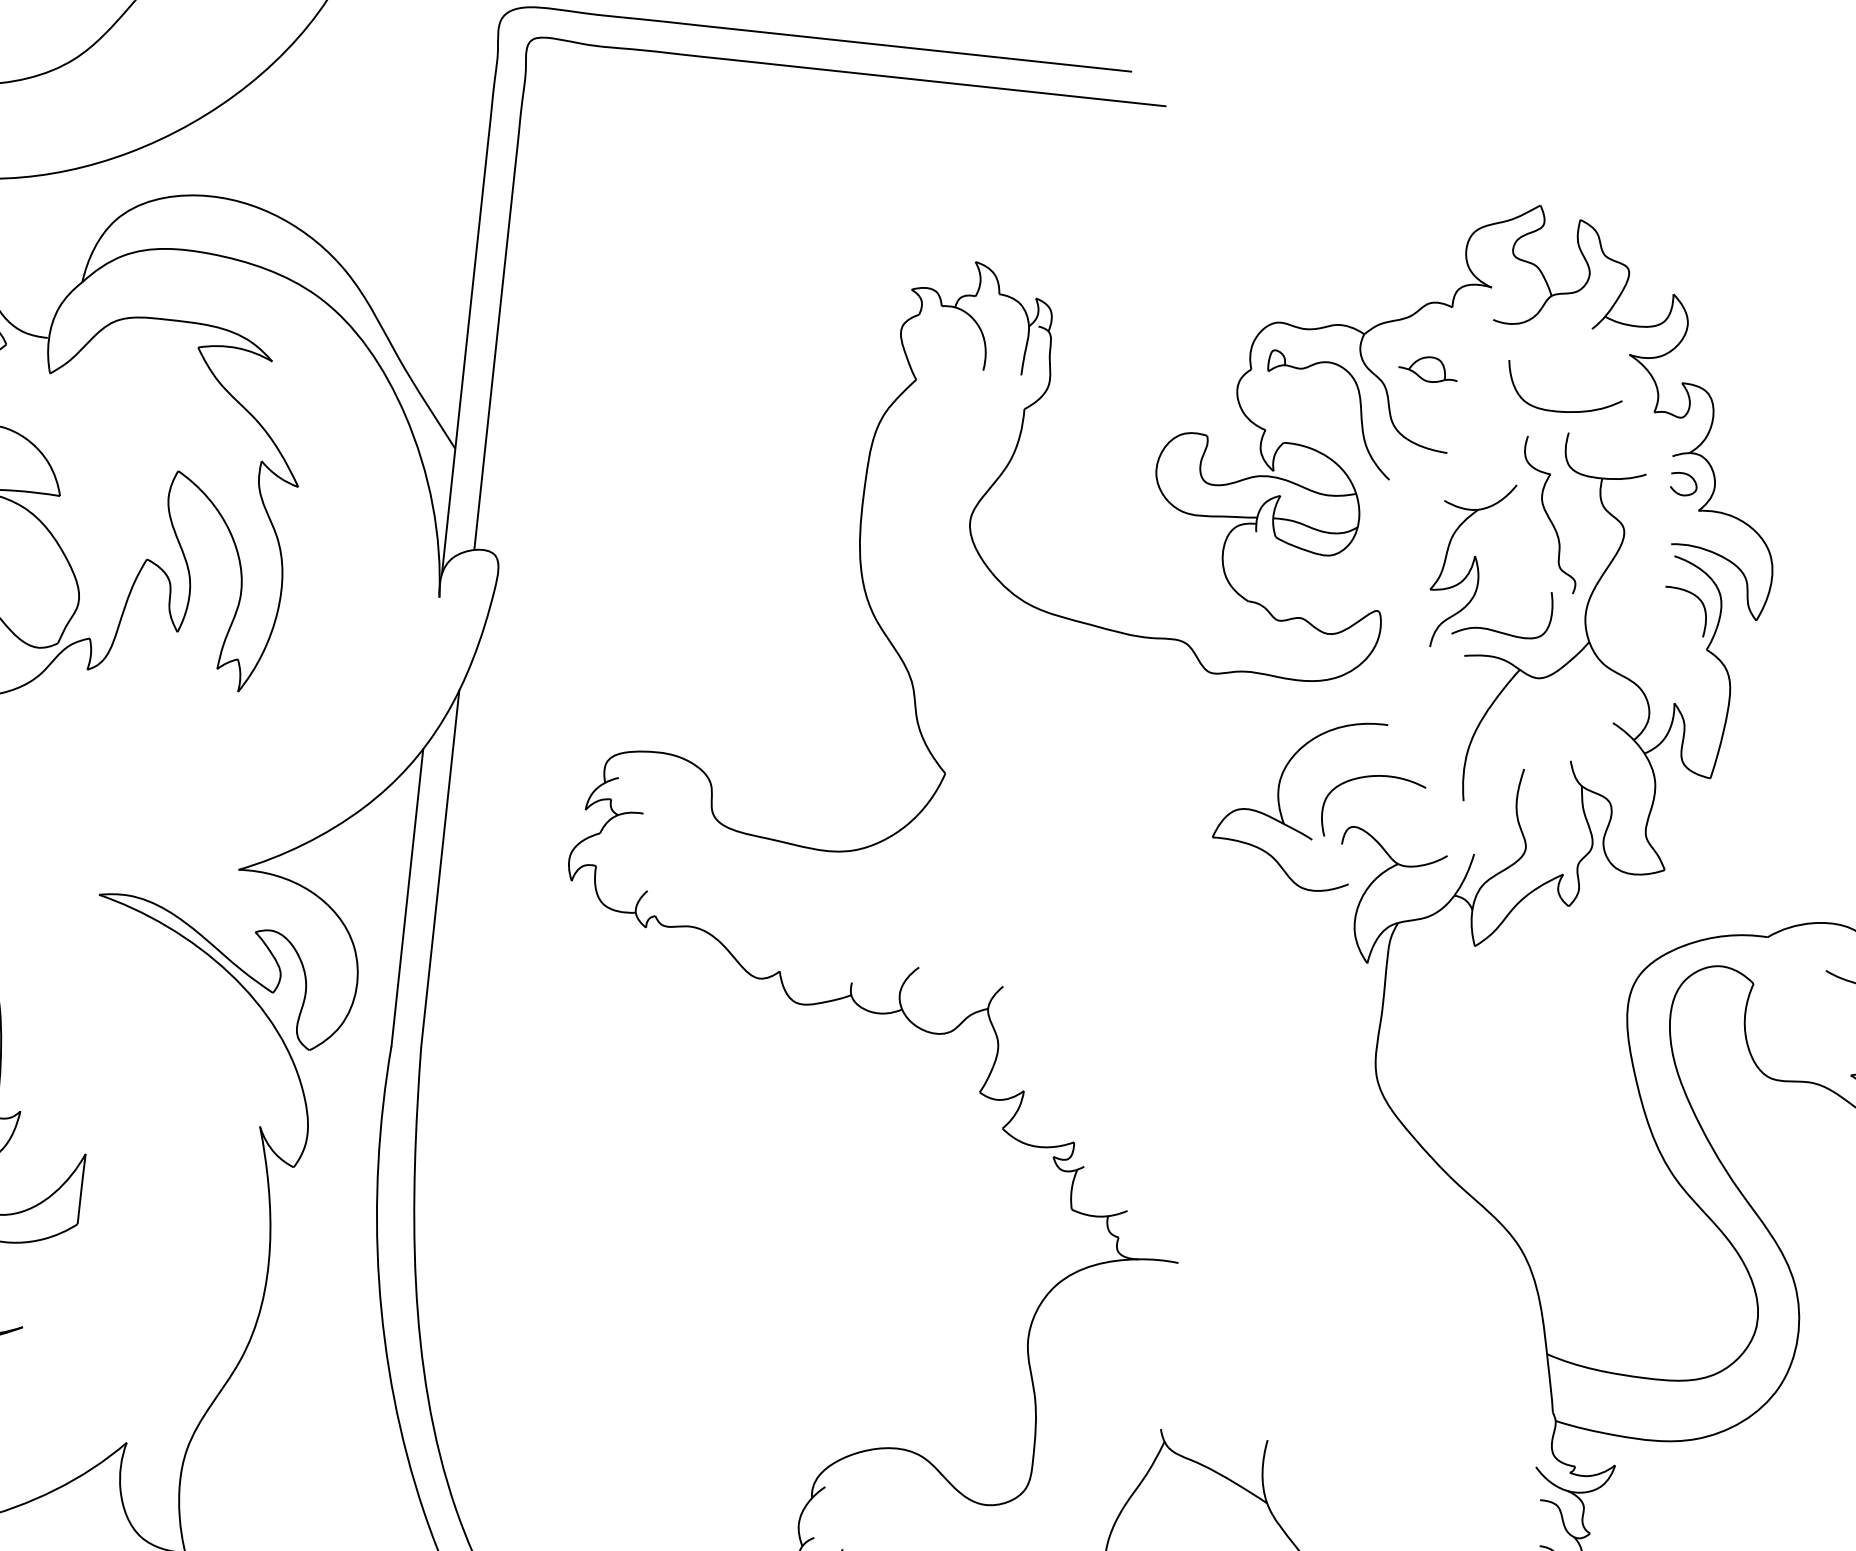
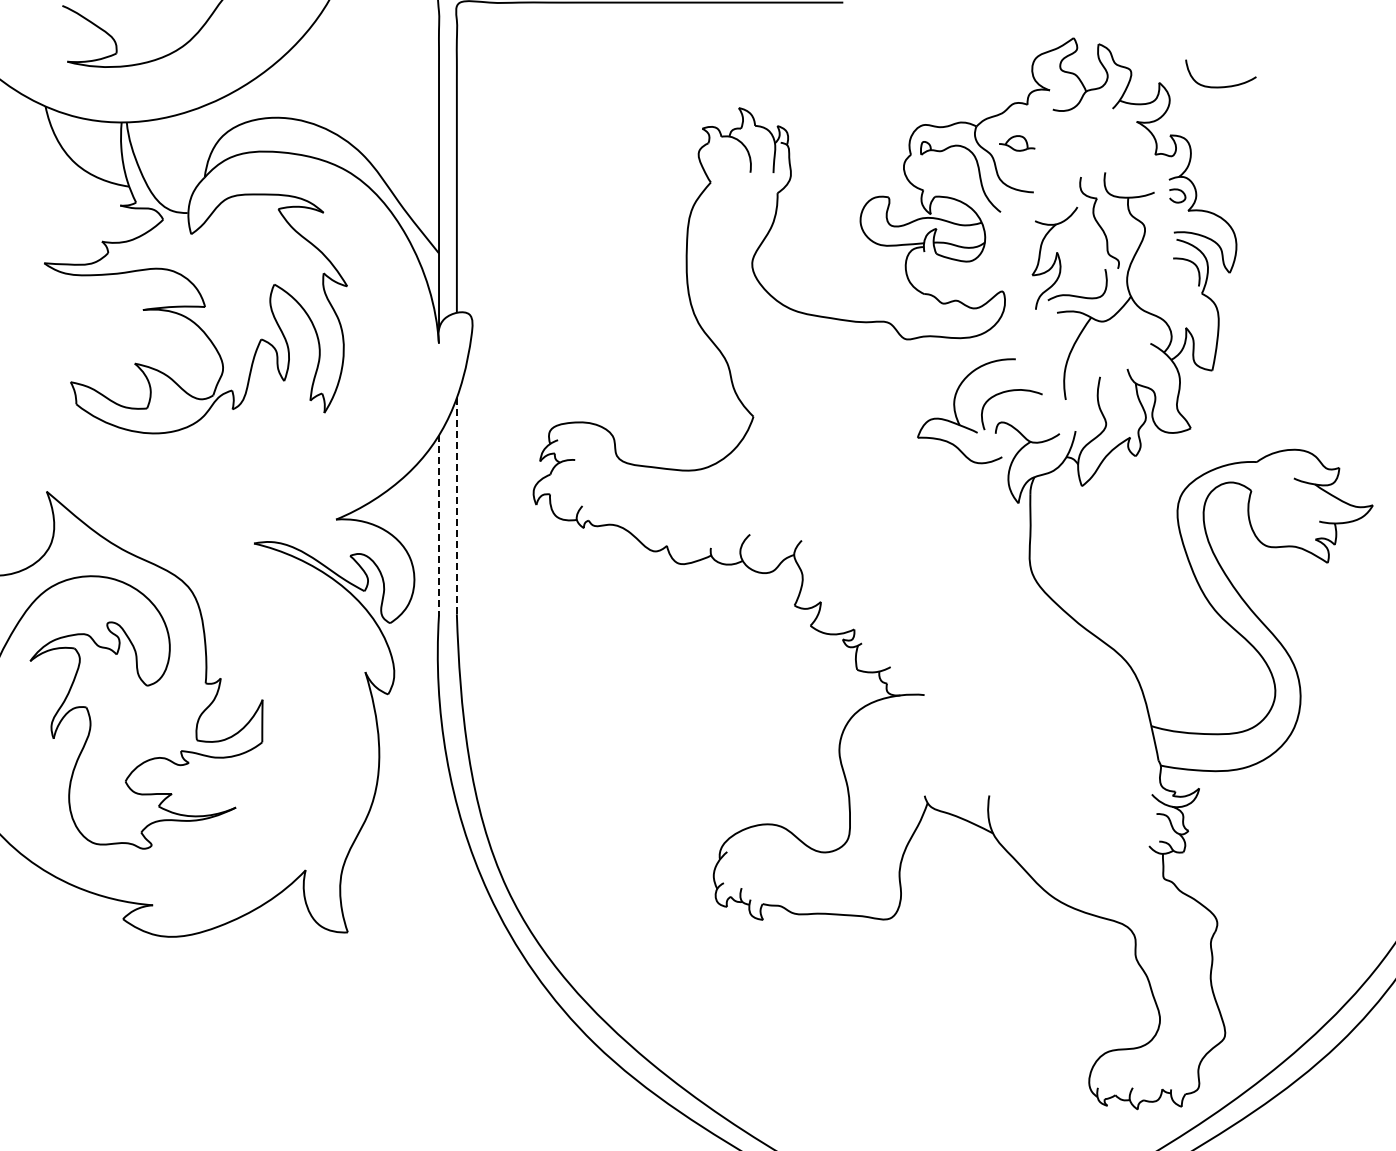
curve: (1561, 410) -> (1220, 86), moved
line: (439, 867) -> (456, 505), solid -> dashed
line: (408, 899) -> (439, 526), solid -> dashed

